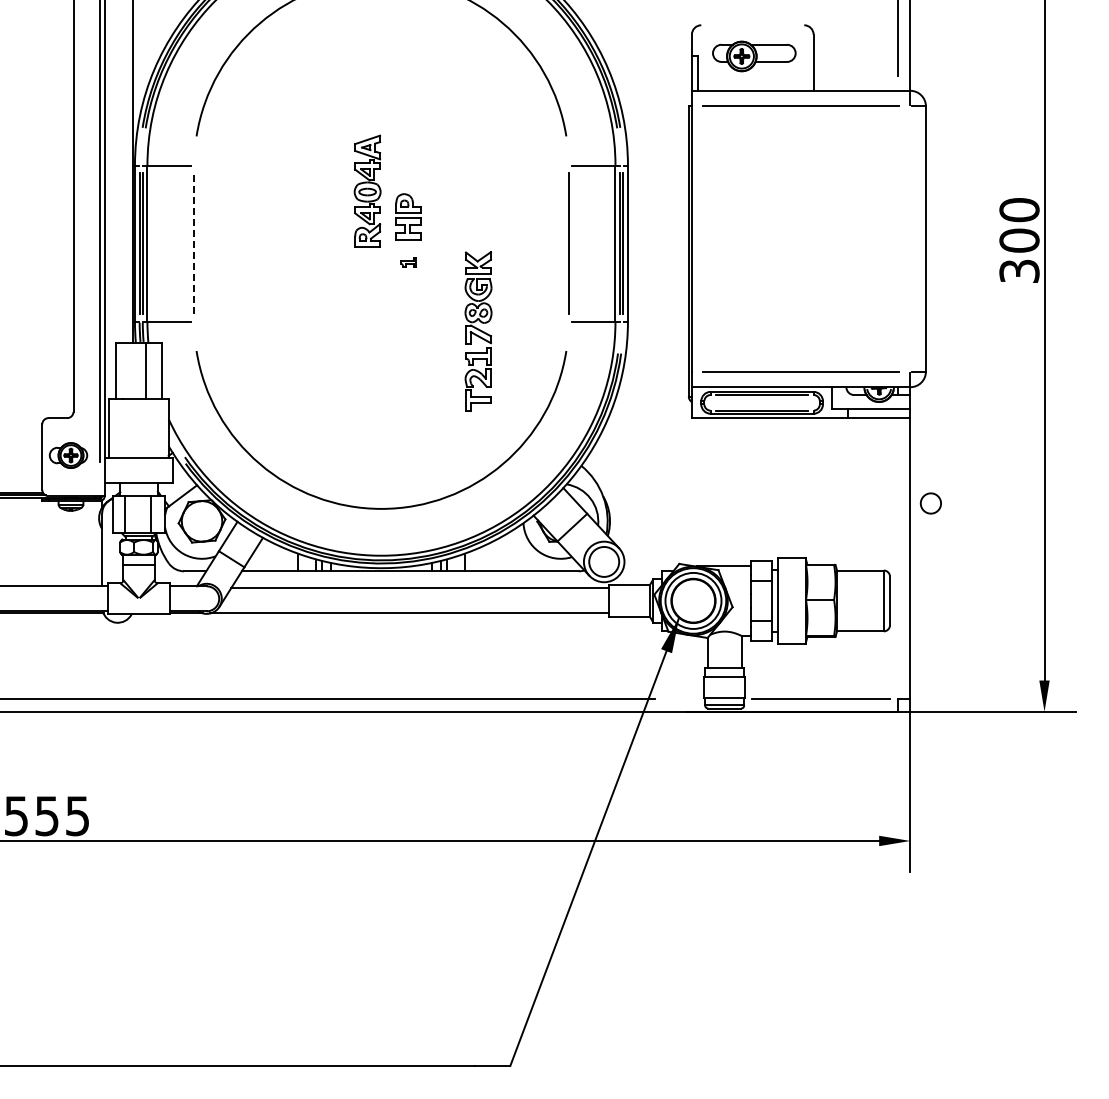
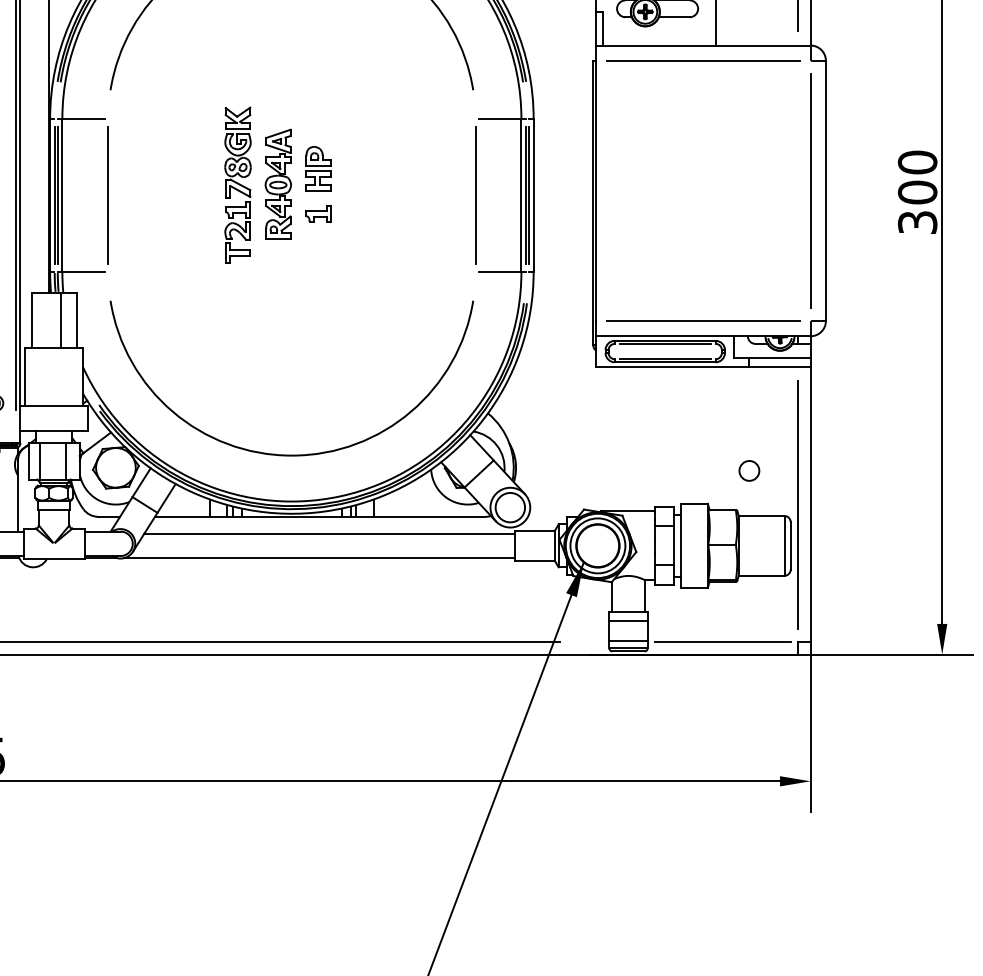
part: (367, 190) -> (278, 183), moved
line: (910, 238) -> (810, 190), added
line: (194, 243) -> (108, 195), dashed -> solid
part: (408, 262) -> (318, 213), size x1.67
part: (478, 331) -> (237, 185), moved
circle: (930, 503) -> (748, 470), moved
line: (897, 558) -> (798, 504), added

